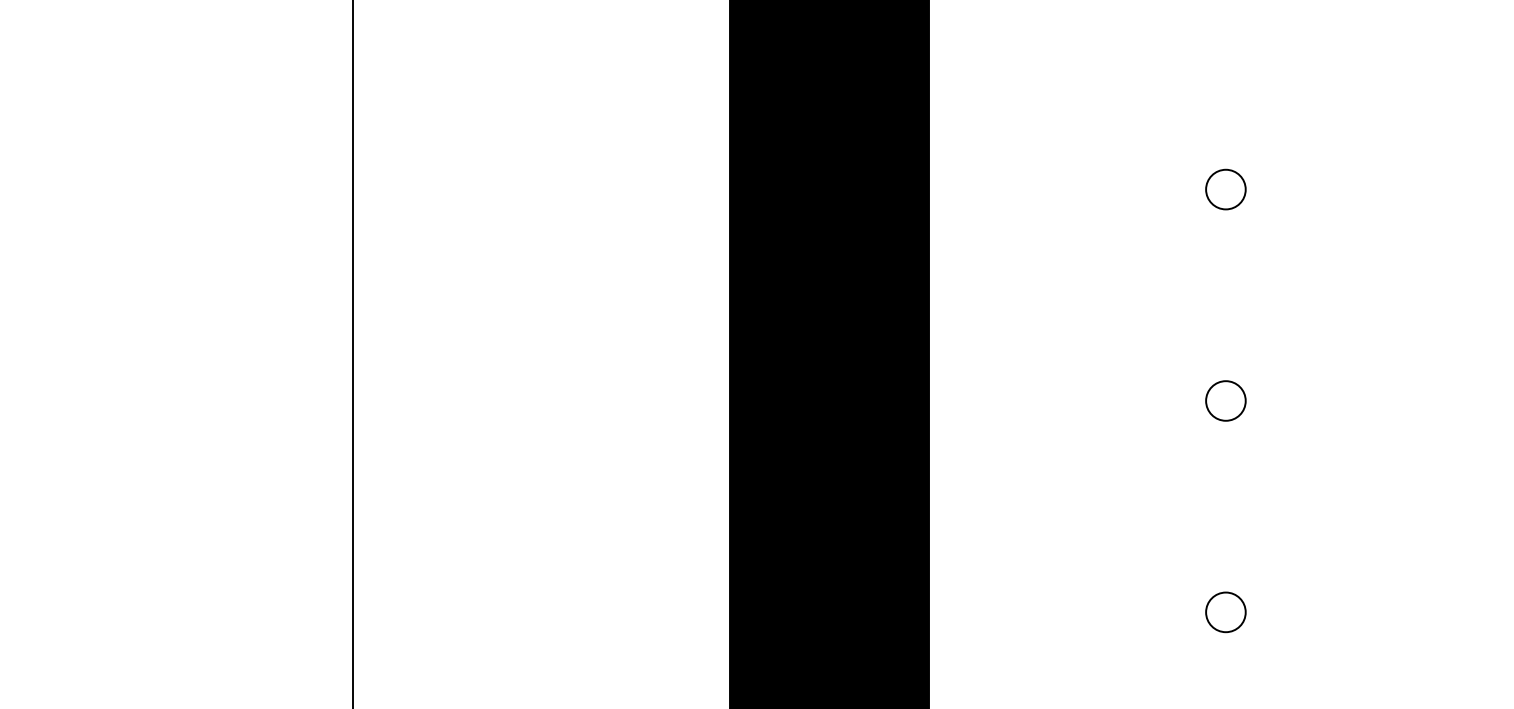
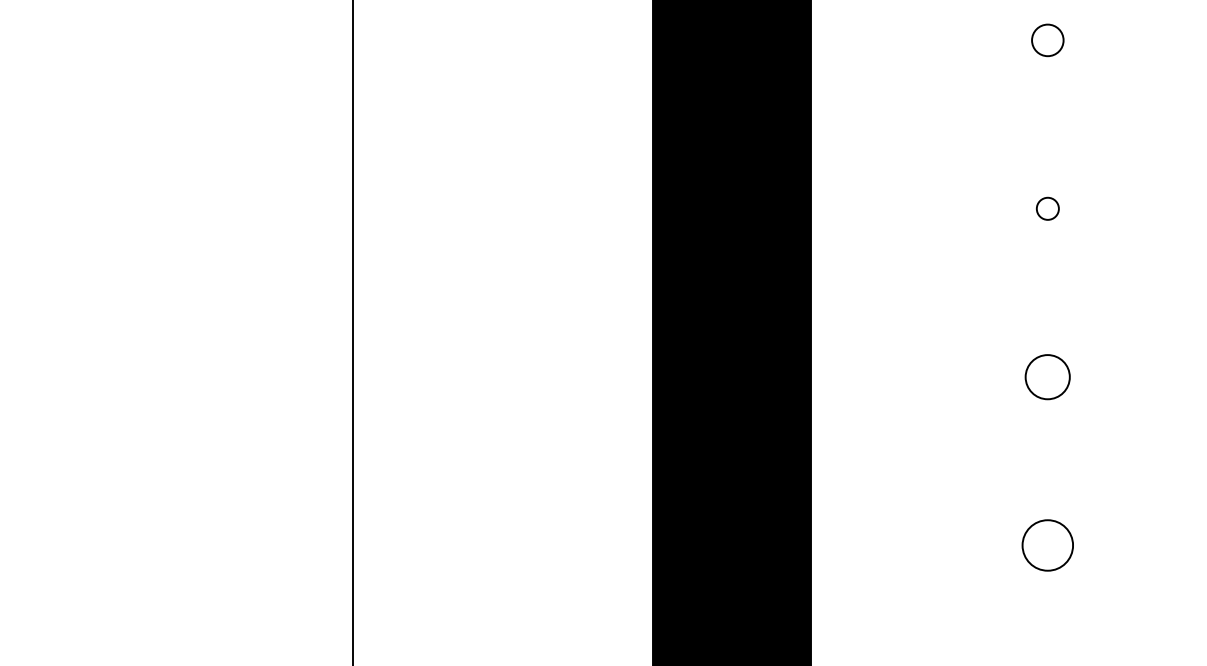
circle: (1225, 189) -> (1047, 208), size x0.7
circle: (1225, 400) -> (1047, 376), size x1.4
circle: (1225, 612) -> (1047, 545), size x1.6

